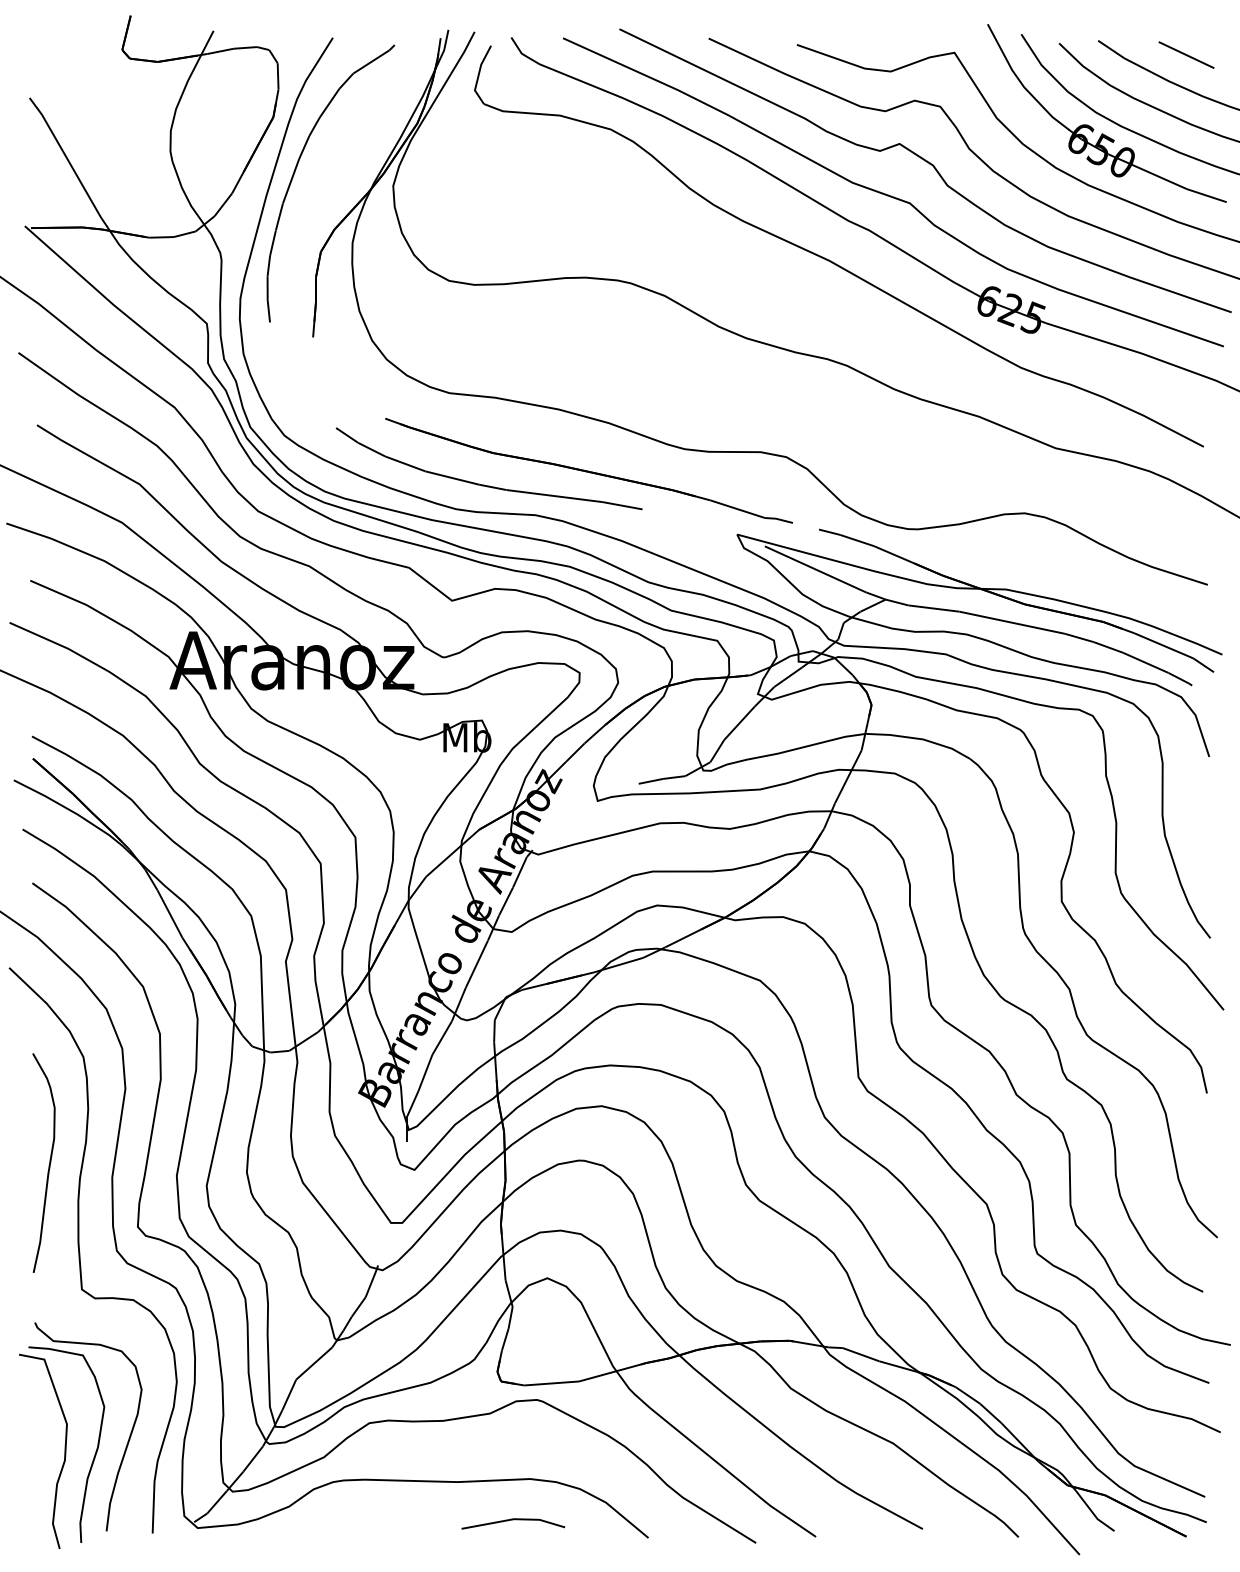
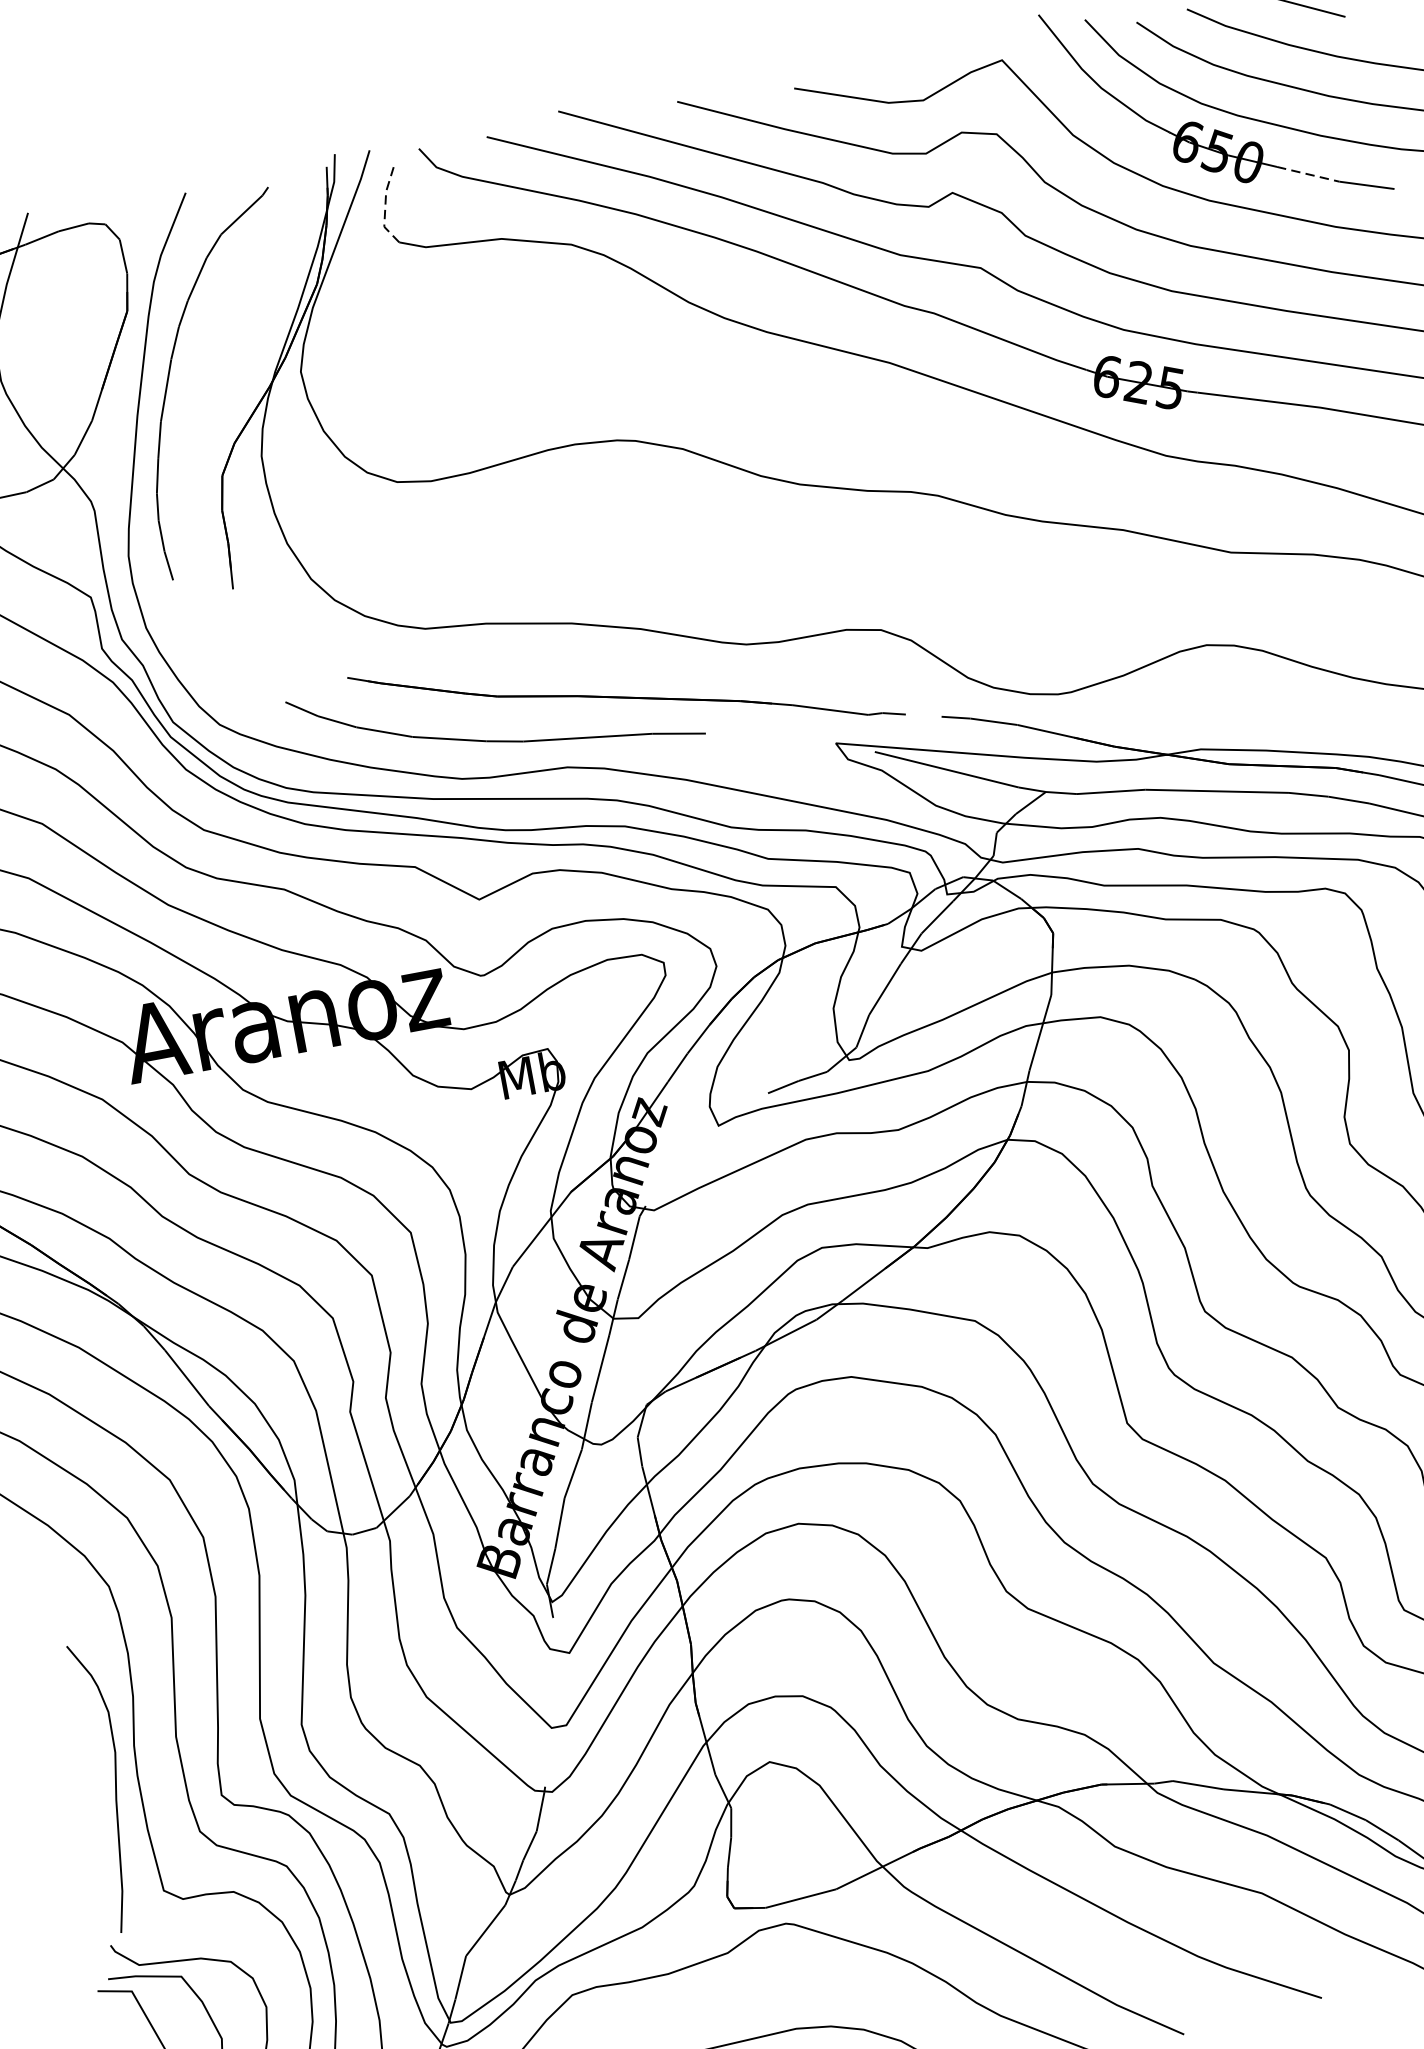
line: (478, 75) -> (385, 206), solid -> dashed
line: (1165, 179) -> (1308, 174), solid -> dashed
curve: (48, 1165) -> (114, 1788), moved

